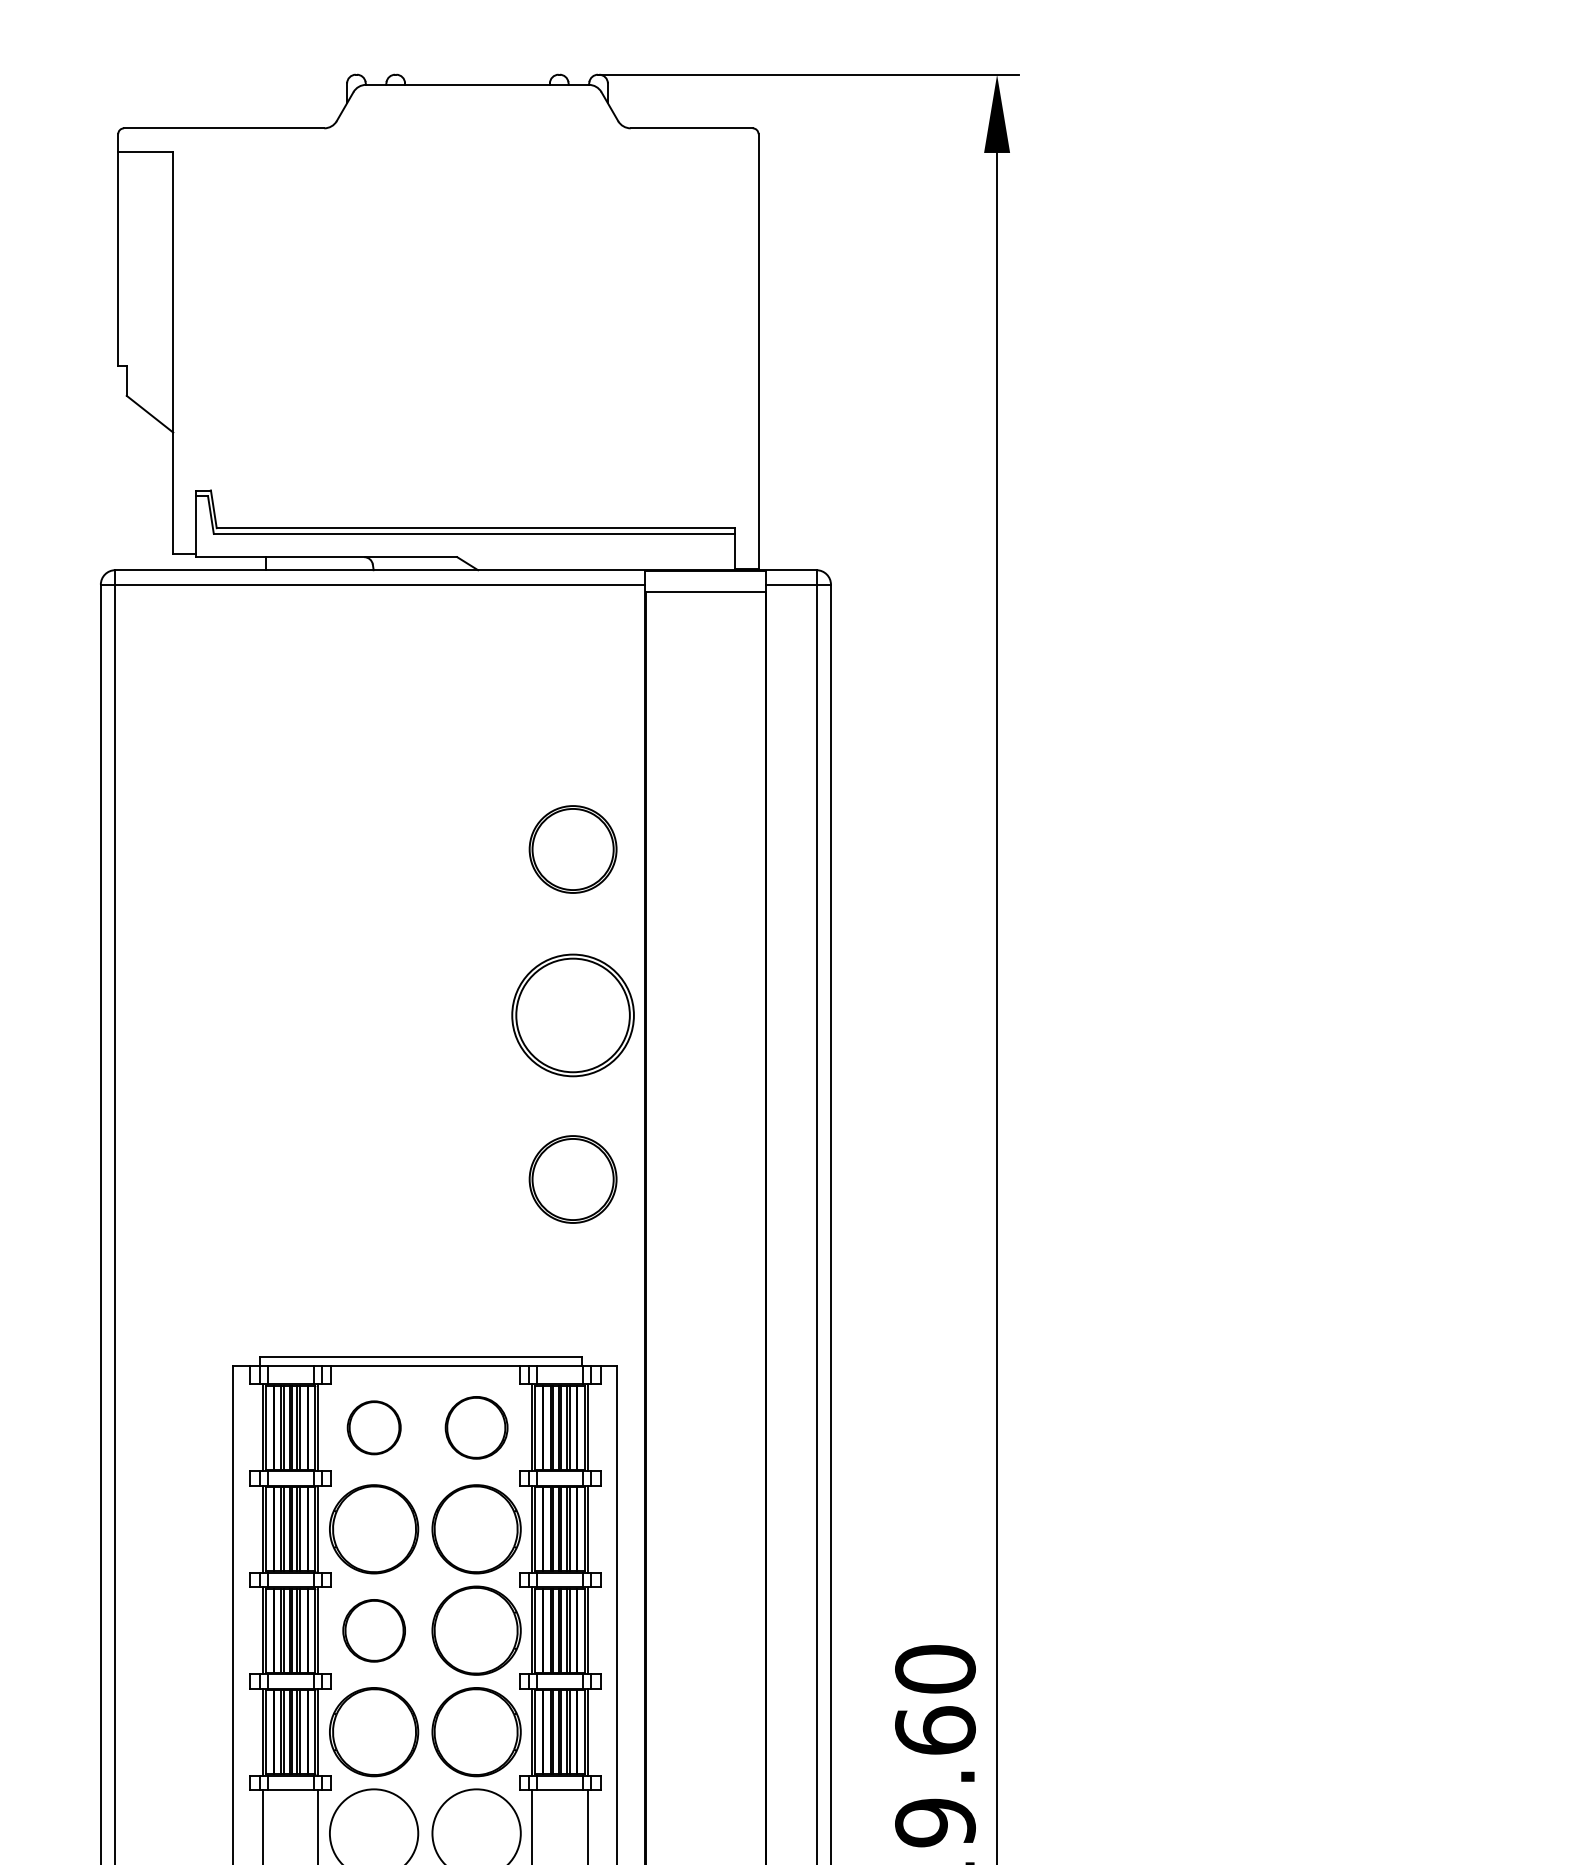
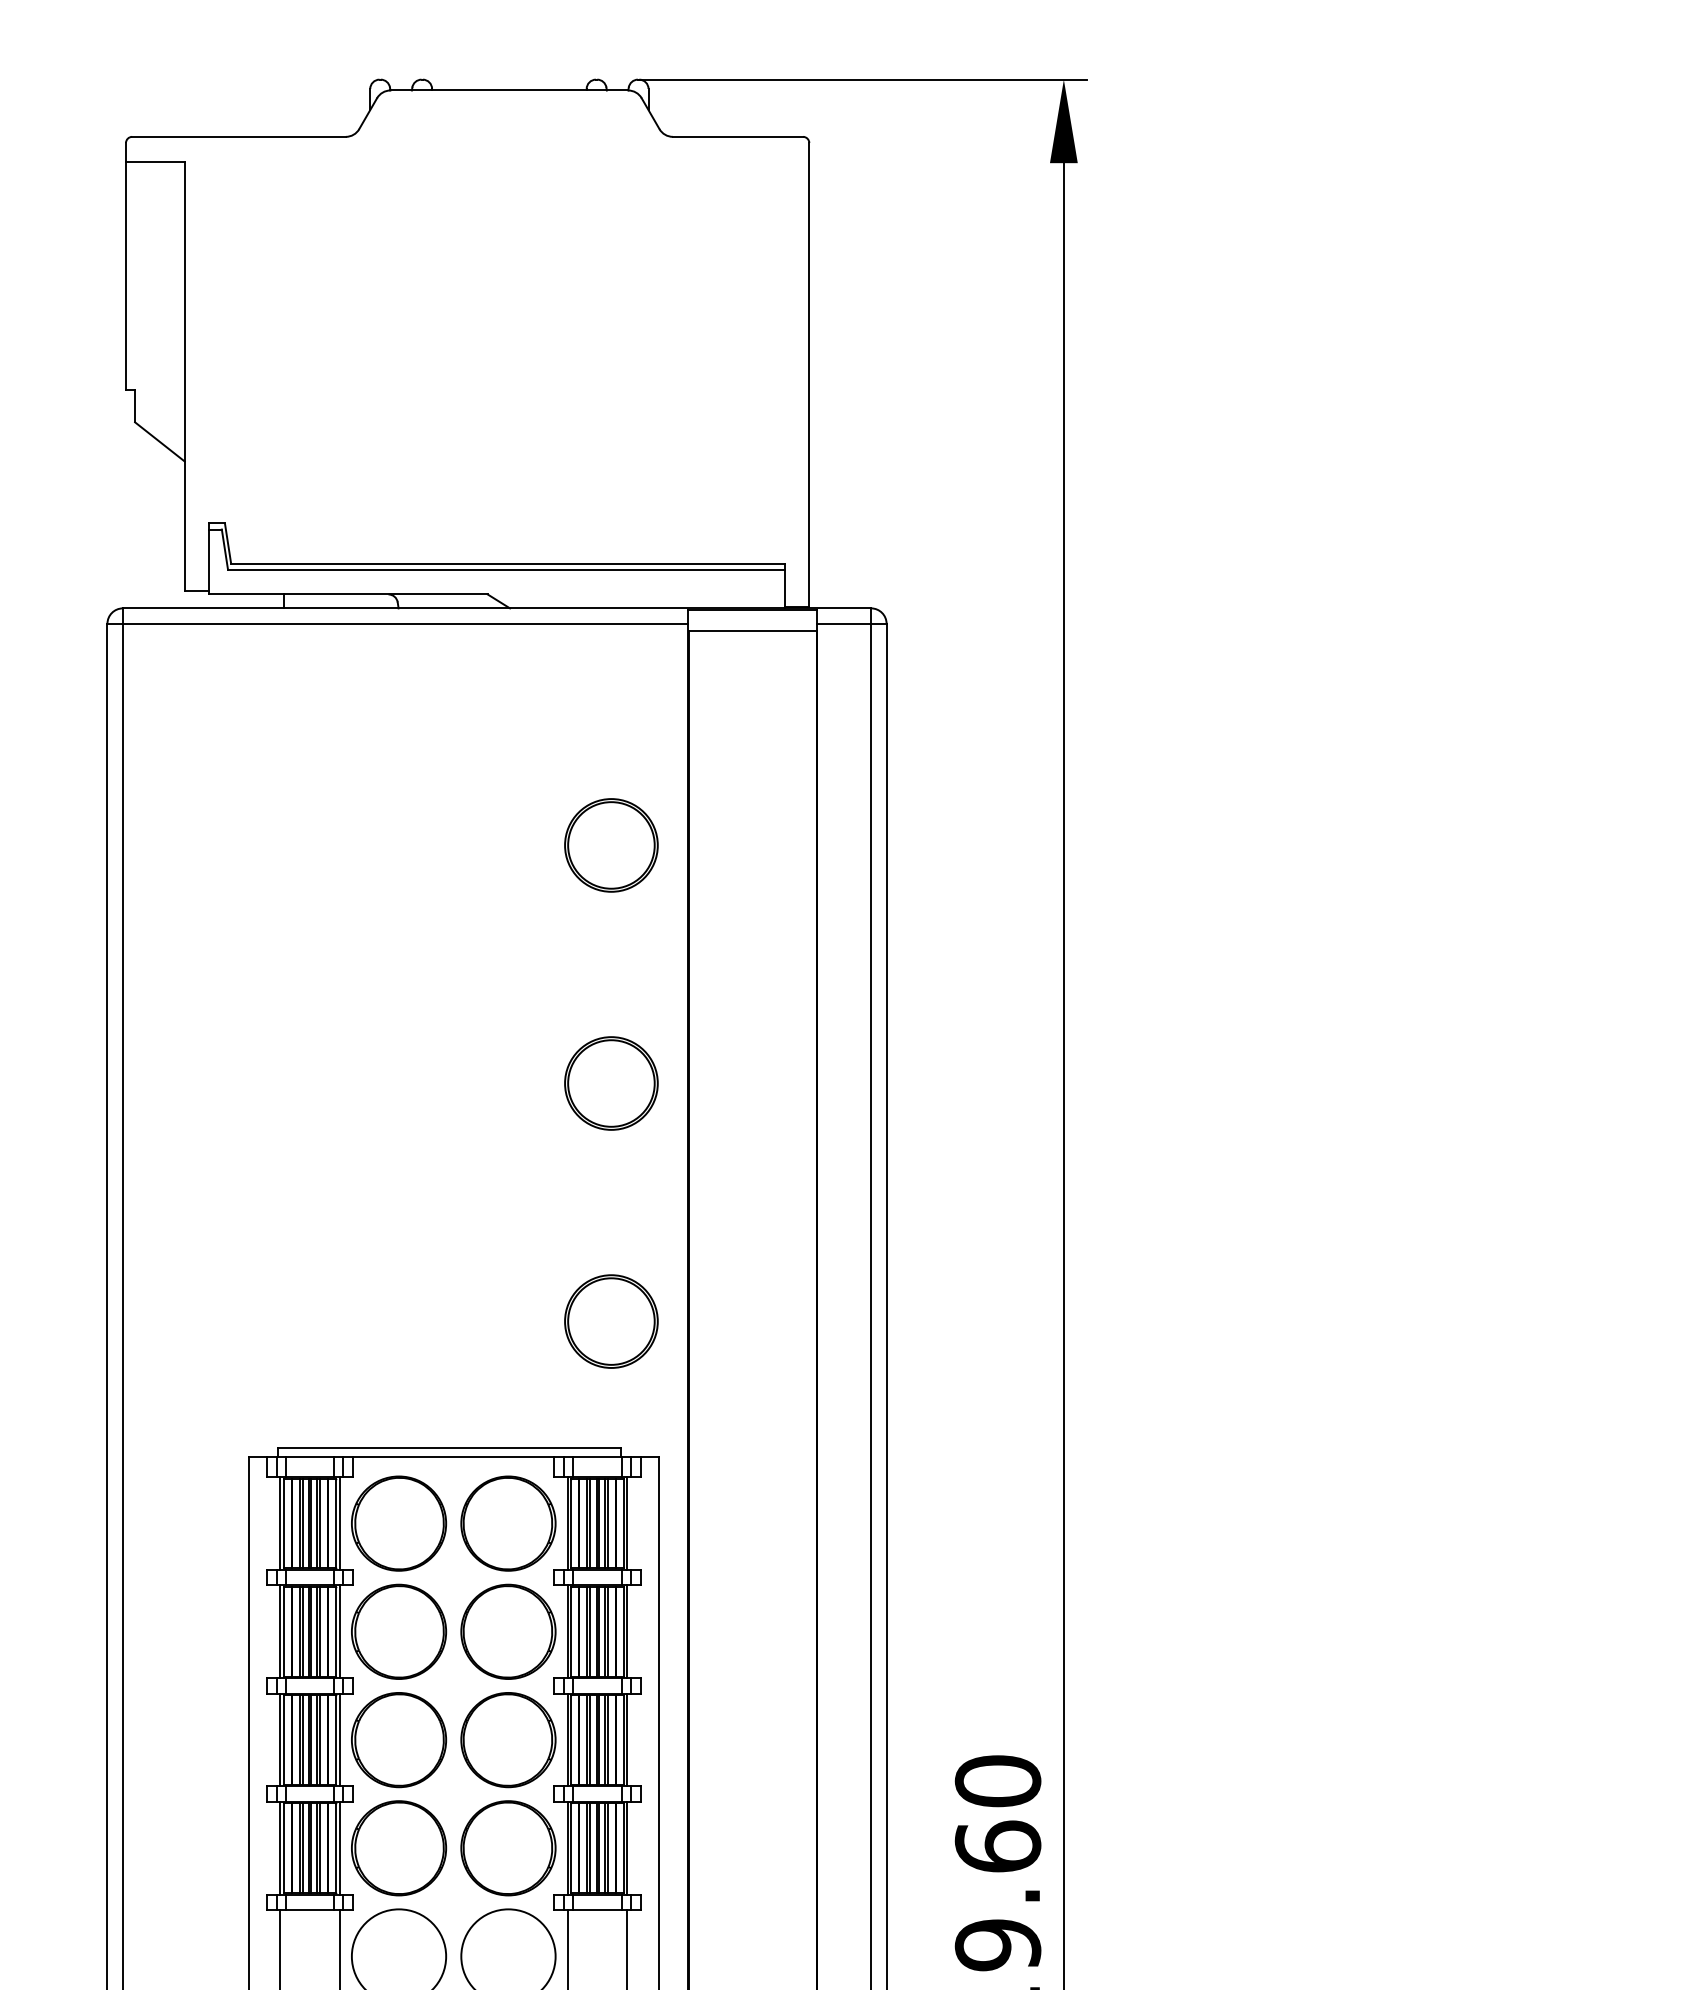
part: (573, 849) -> (611, 845), moved
part: (573, 1015) -> (611, 1083), size x0.71
part: (573, 1179) -> (611, 1321), moved
part: (374, 1427) -> (399, 1523), size x1.67
part: (476, 1427) -> (508, 1523), size x1.43
part: (374, 1631) -> (399, 1740), size x1.43

